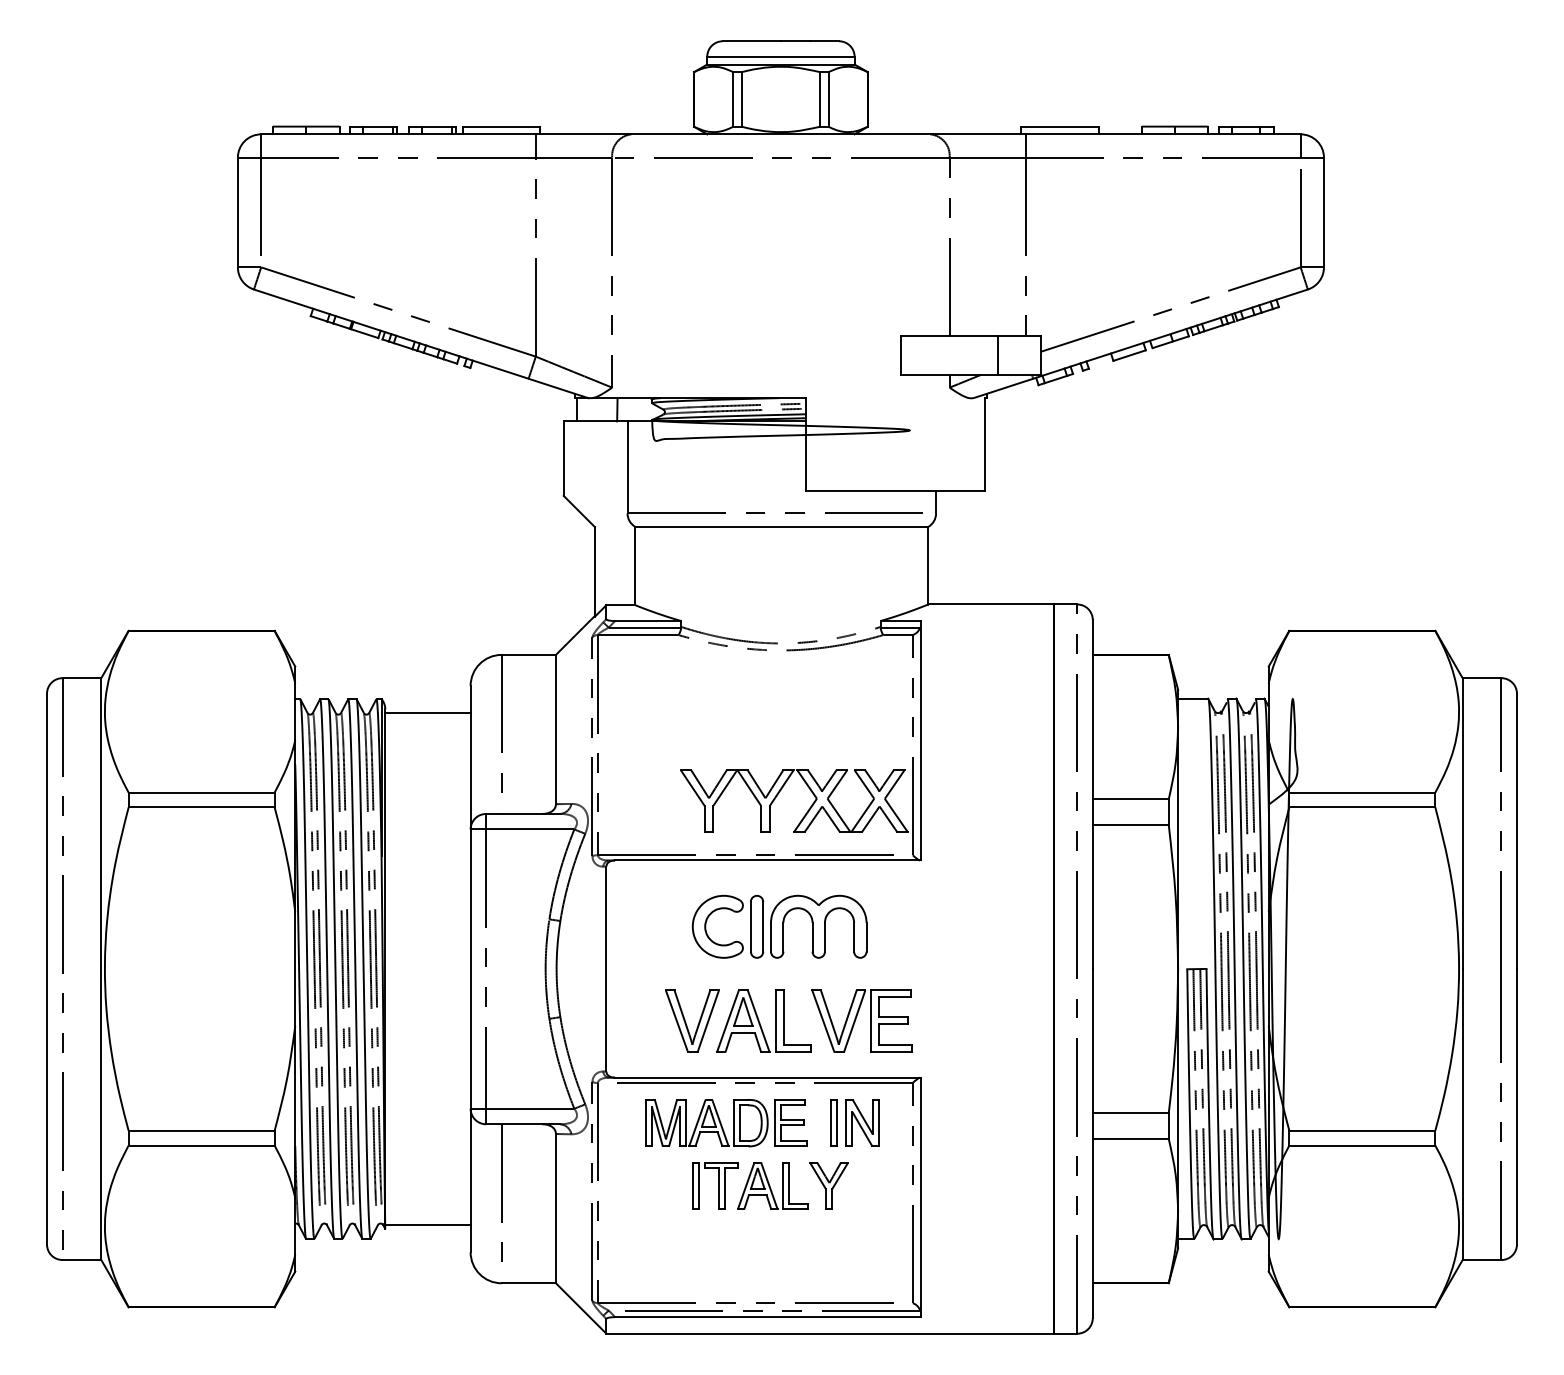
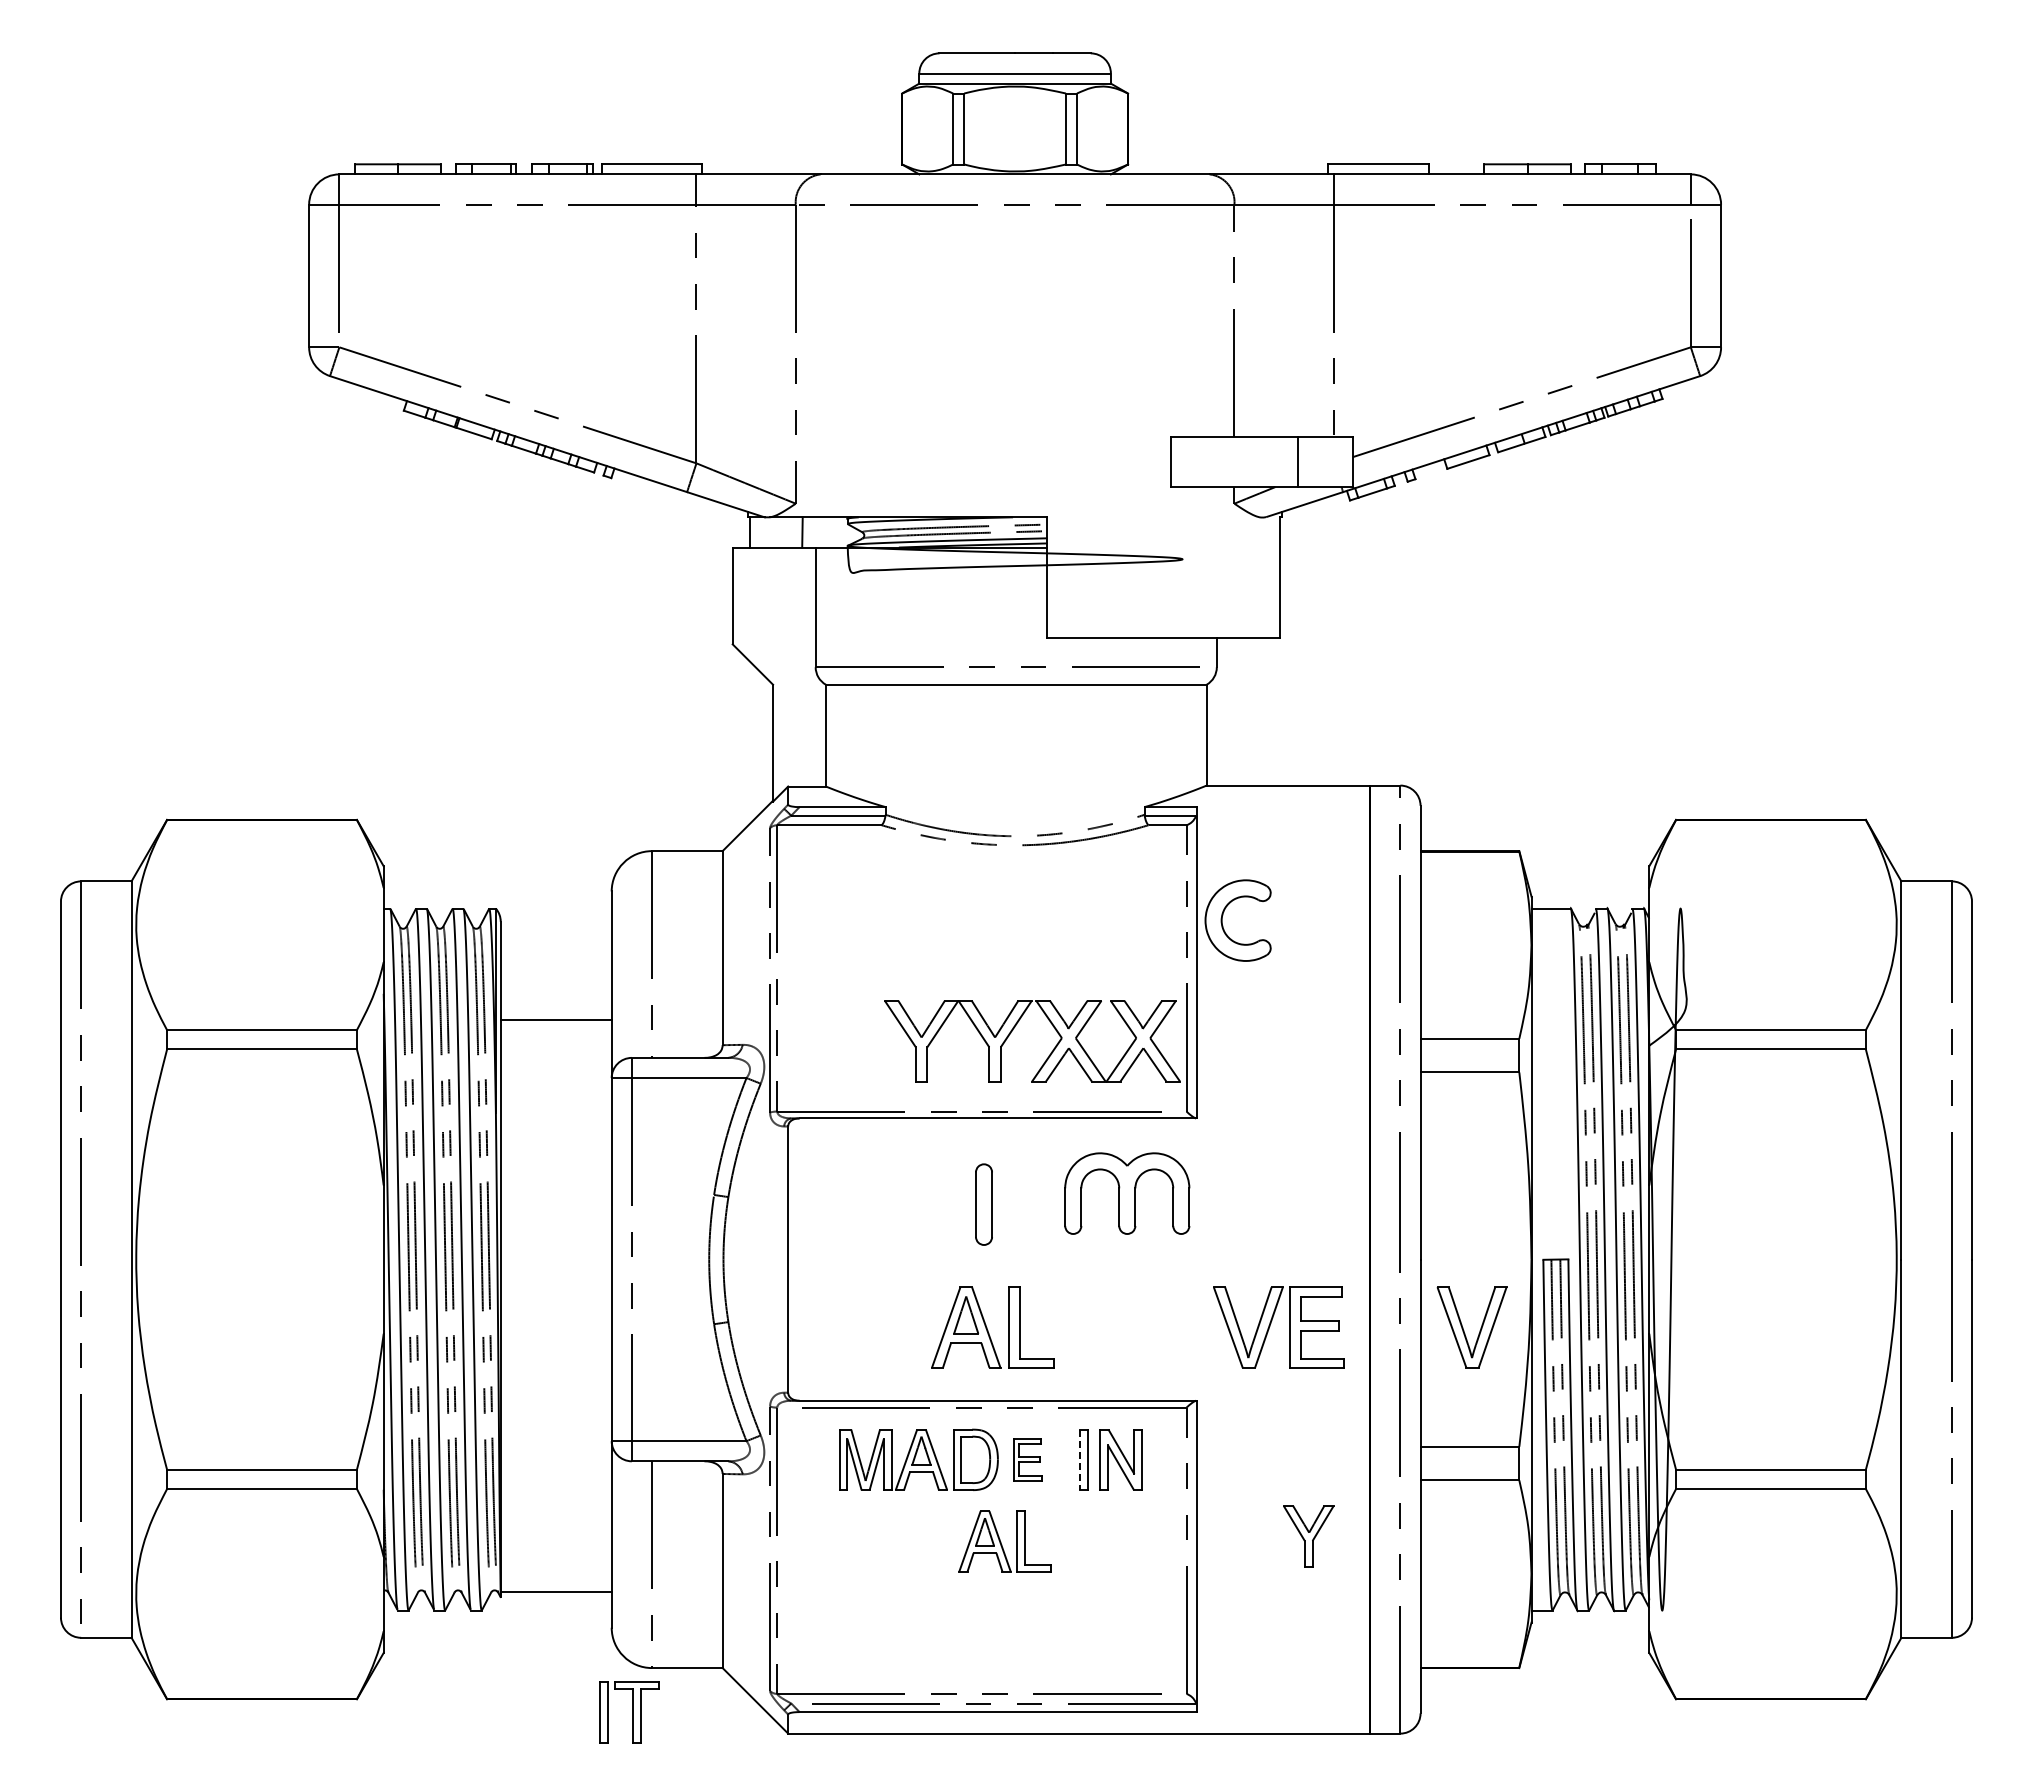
line: (427, 712) -> (555, 1019), moved
part: (706, 922) -> (1223, 915), moved
part: (818, 926) -> (1127, 1193), moved
part: (856, 1018) -> (1271, 1323), moved
part: (686, 1023) -> (1464, 1330), moved
part: (790, 1122) -> (1027, 1459), size x0.7
line: (831, 1123) -> (1080, 1460), solid -> dashed
part: (715, 1185) -> (629, 1712), moved
part: (828, 1185) -> (1308, 1536), moved

